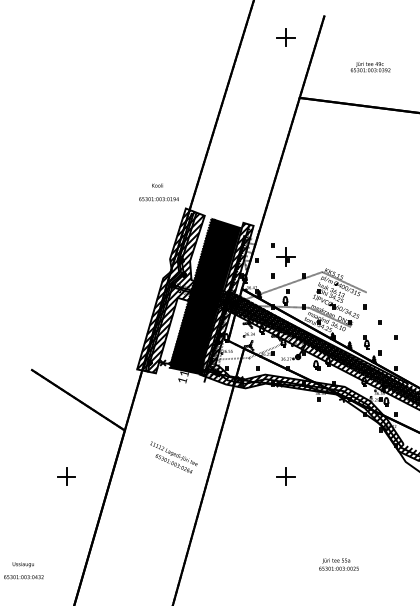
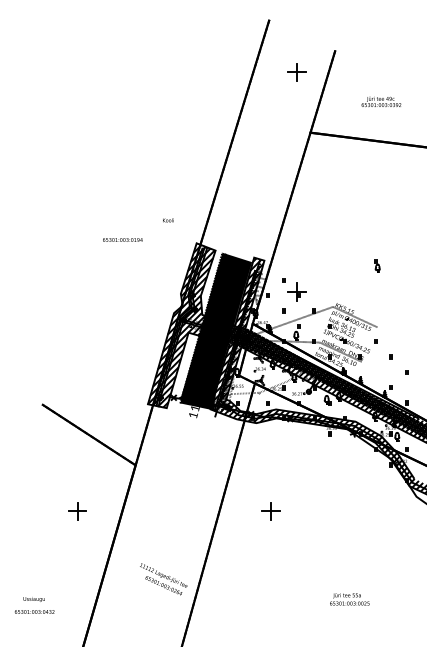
text: (158, 198) -> (122, 239), moved
part: (366, 341) -> (377, 265), moved
text: (173, 457) -> (163, 579), moved
part: (285, 476) -> (270, 511), moved

